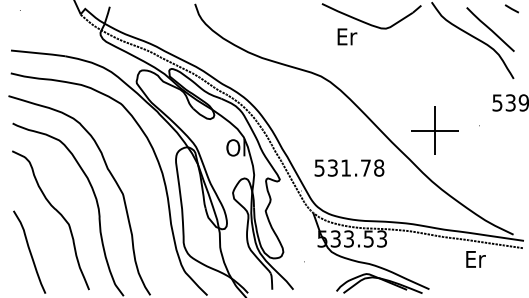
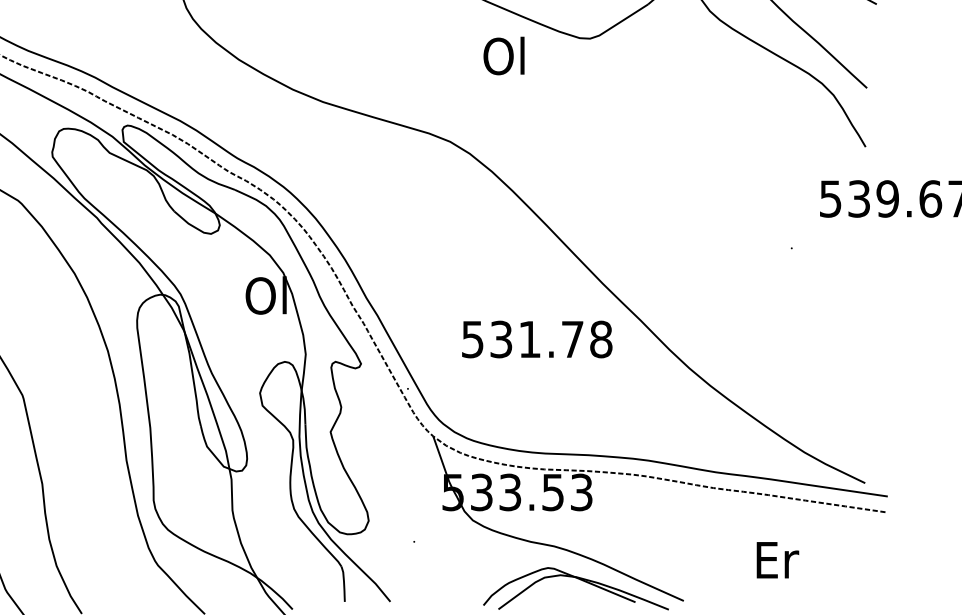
text: (346, 36) -> (504, 55), Er -> Ol
part: (434, 130) -> (694, 258), removed
text: (349, 167) -> (537, 338), moved
text: (475, 259) -> (776, 560), moved

